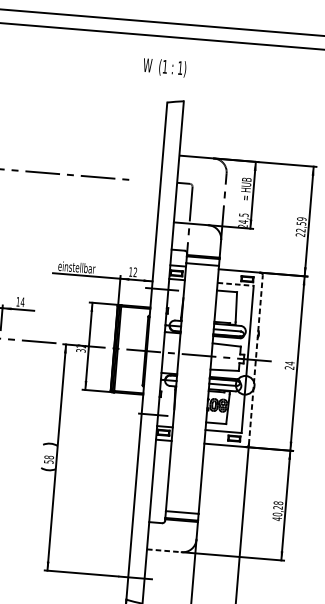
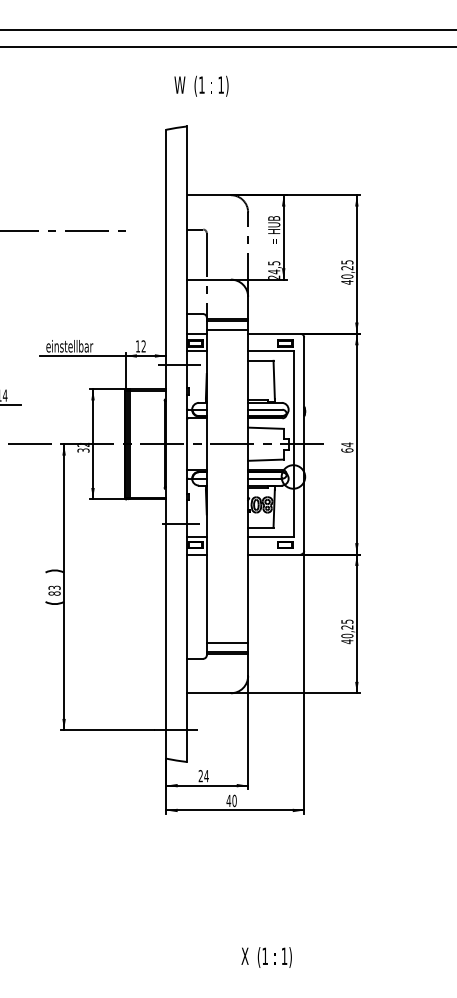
text: (164, 67) -> (201, 85), moved
text: (301, 227) -> (347, 272), 22,59 -> 40,25
line: (235, 284) -> (270, 351), dashed -> solid
line: (256, 360) -> (304, 444), dashed -> solid
text: (289, 367) -> (347, 450), 24 -> 64
text: (48, 459) -> (54, 590), 58 -> 83
text: (278, 503) -> (347, 621), 40,28 -> 40,25
line: (164, 550) -> (208, 693), dashed -> solid

